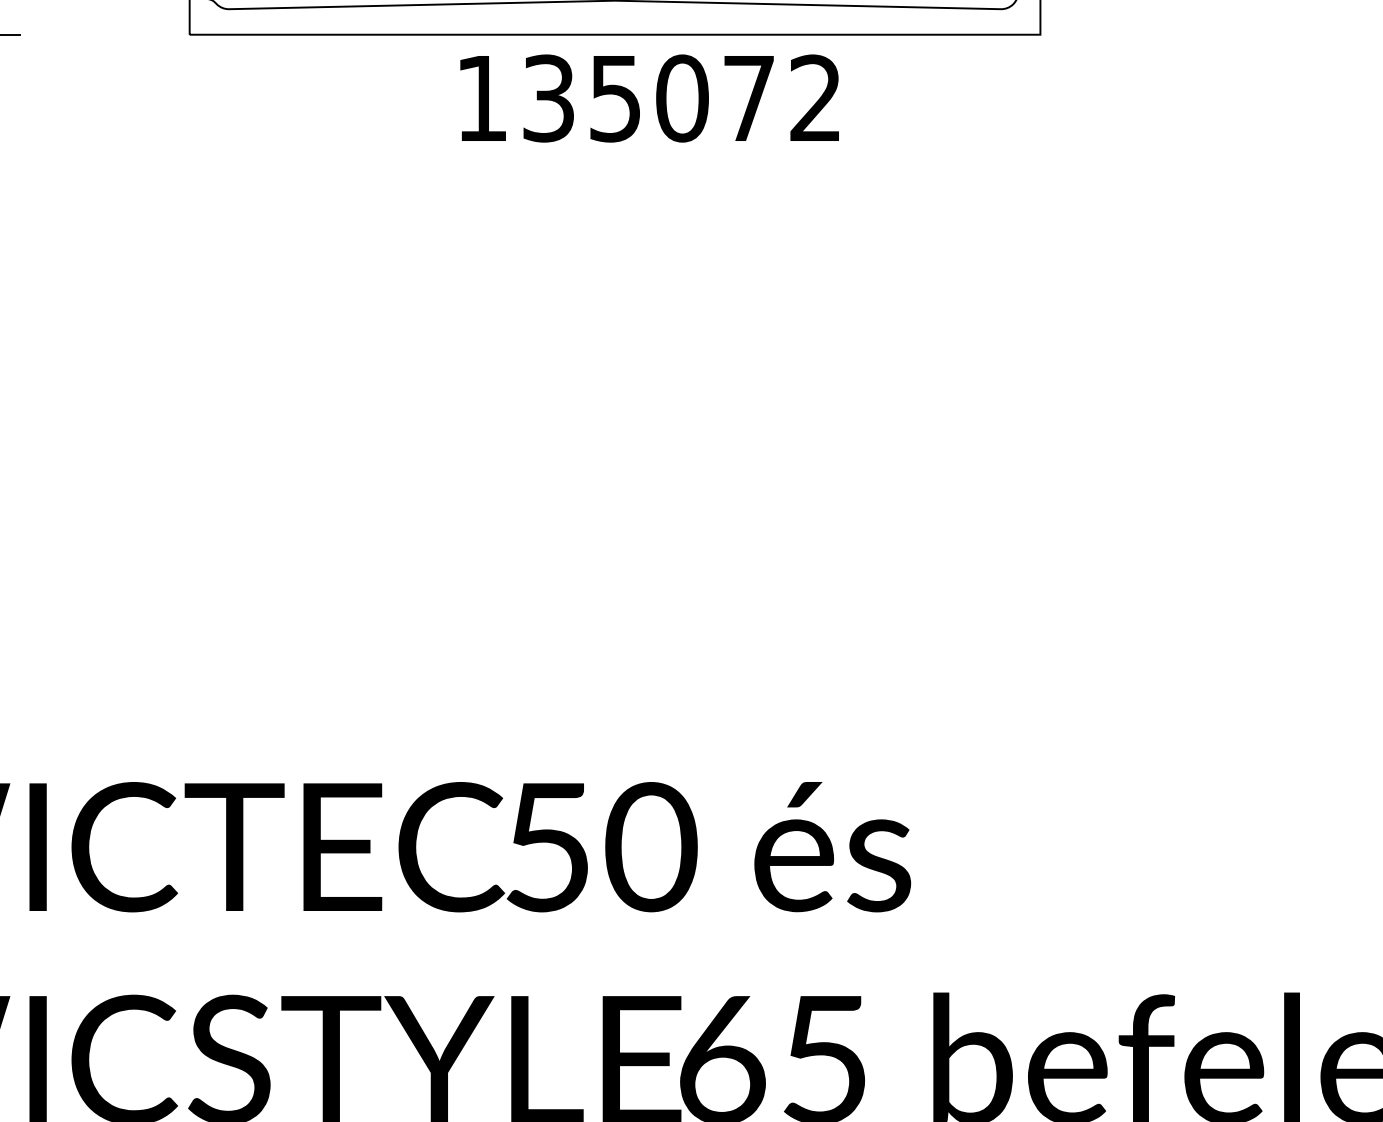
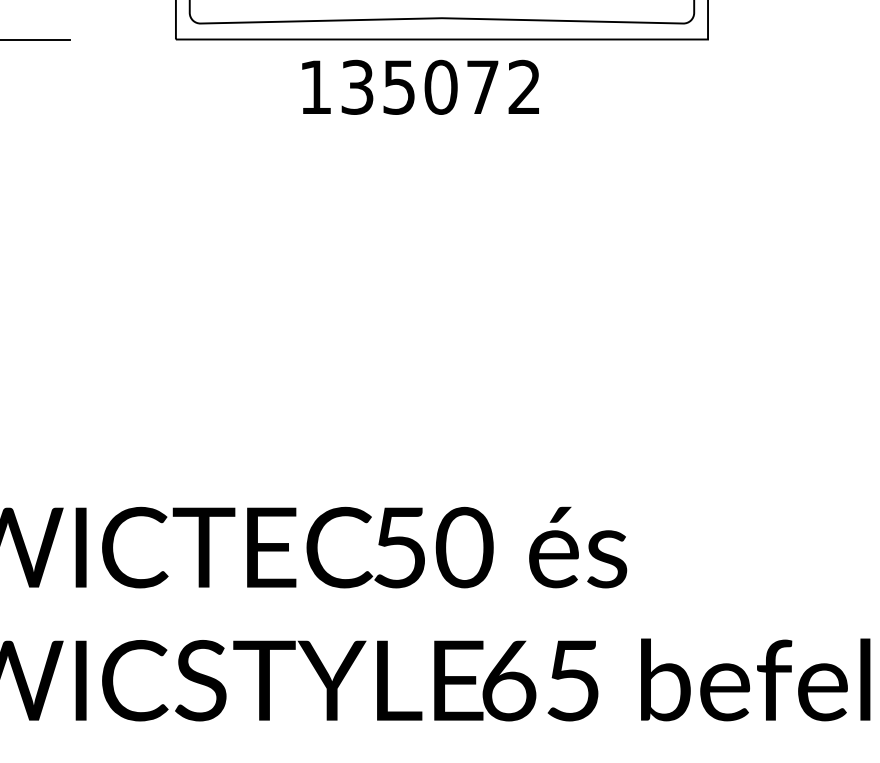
text: (649, 97) -> (420, 86), moved

